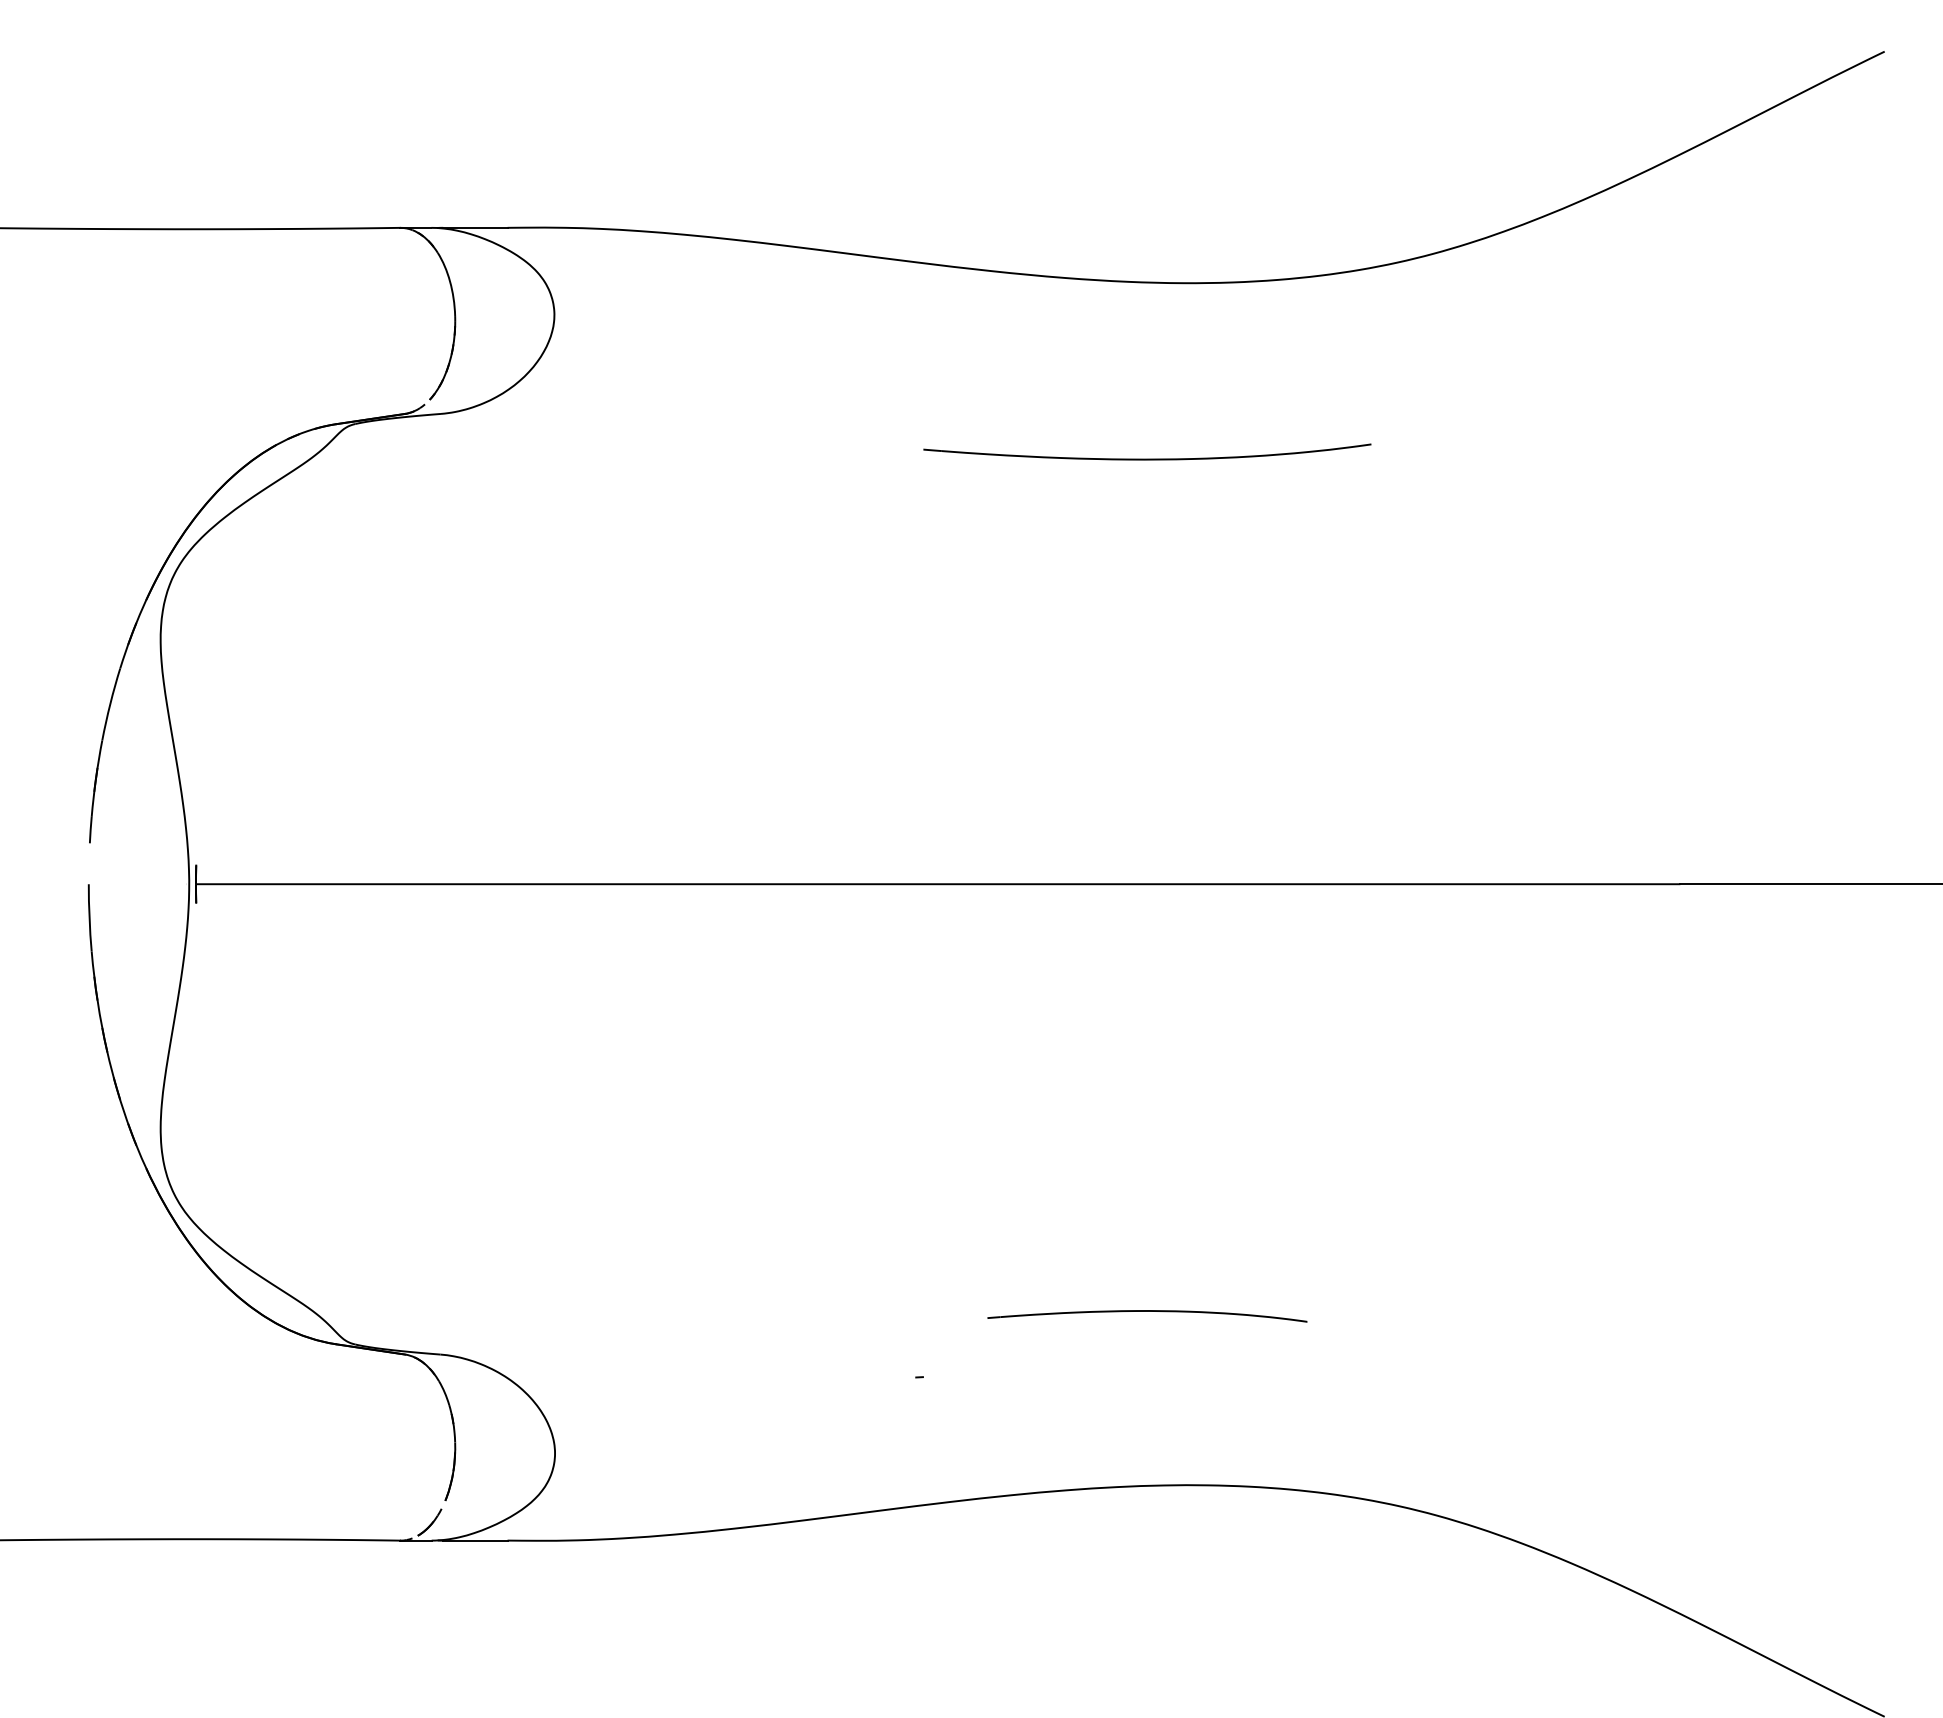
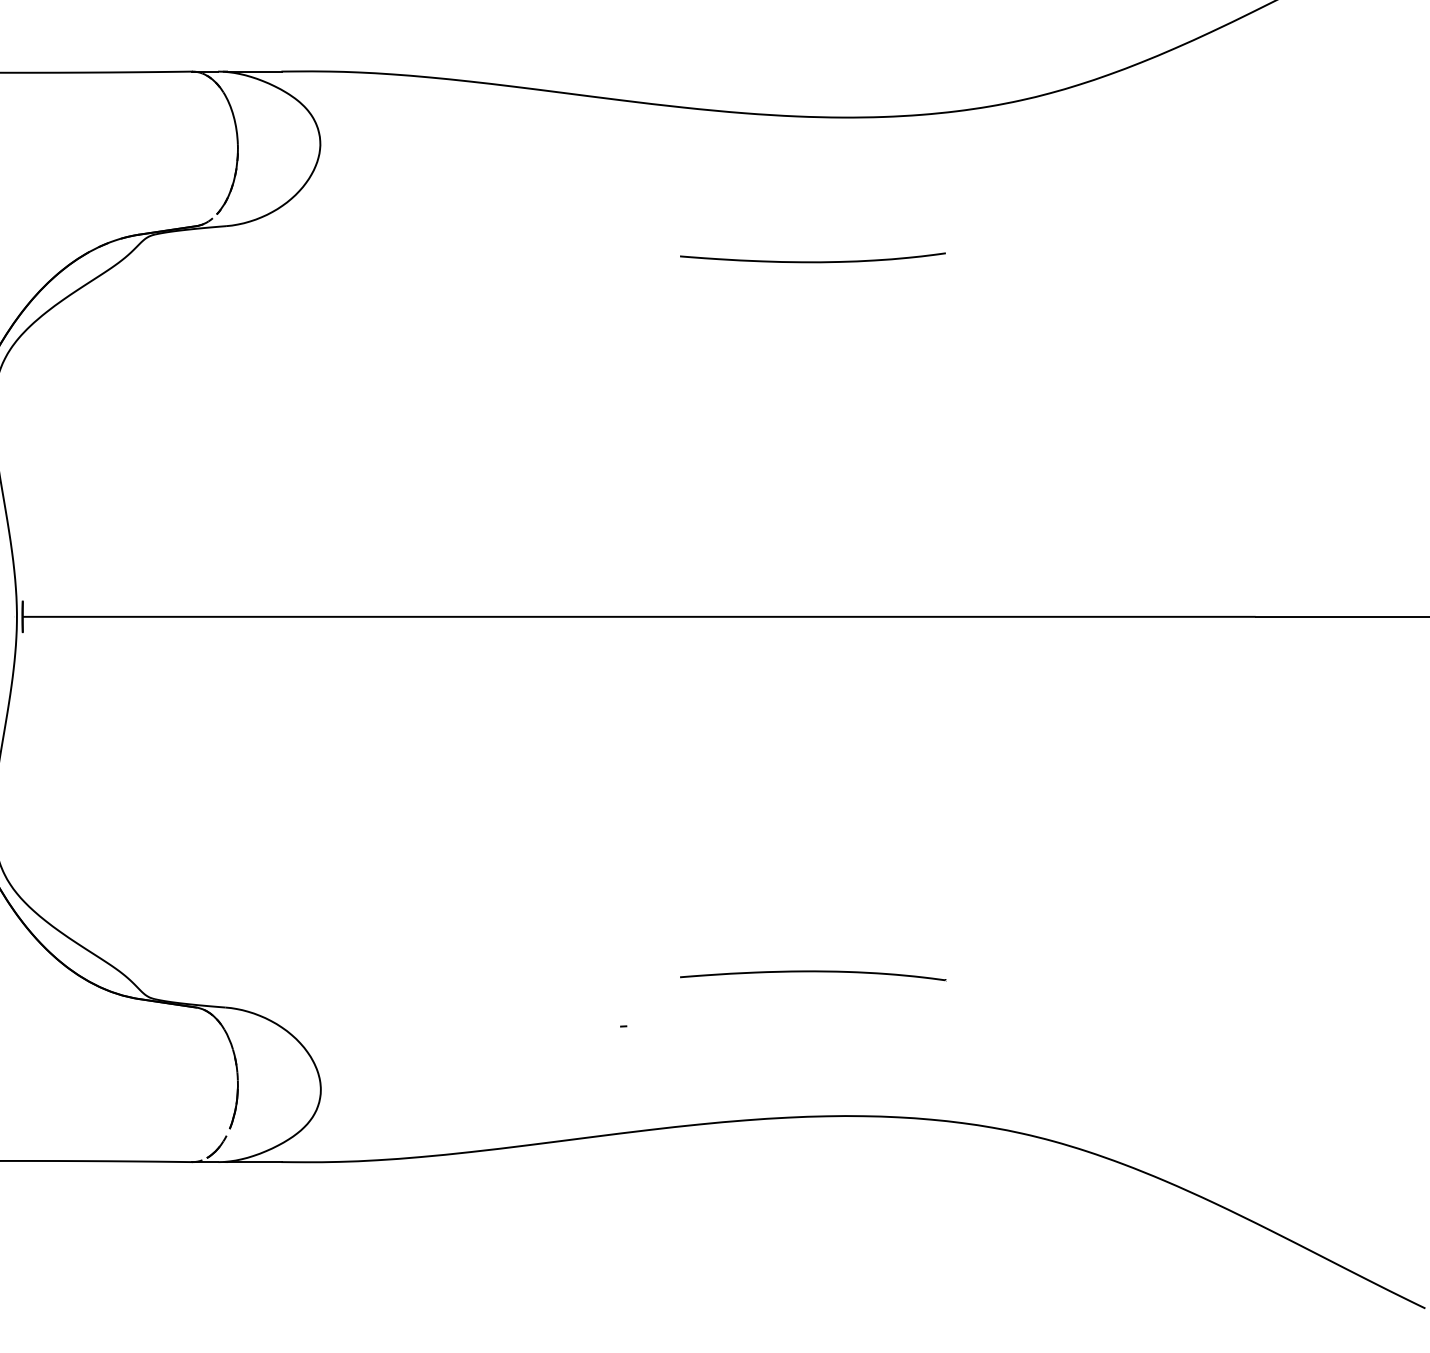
part: (1147, 451) -> (813, 257), size x0.71

